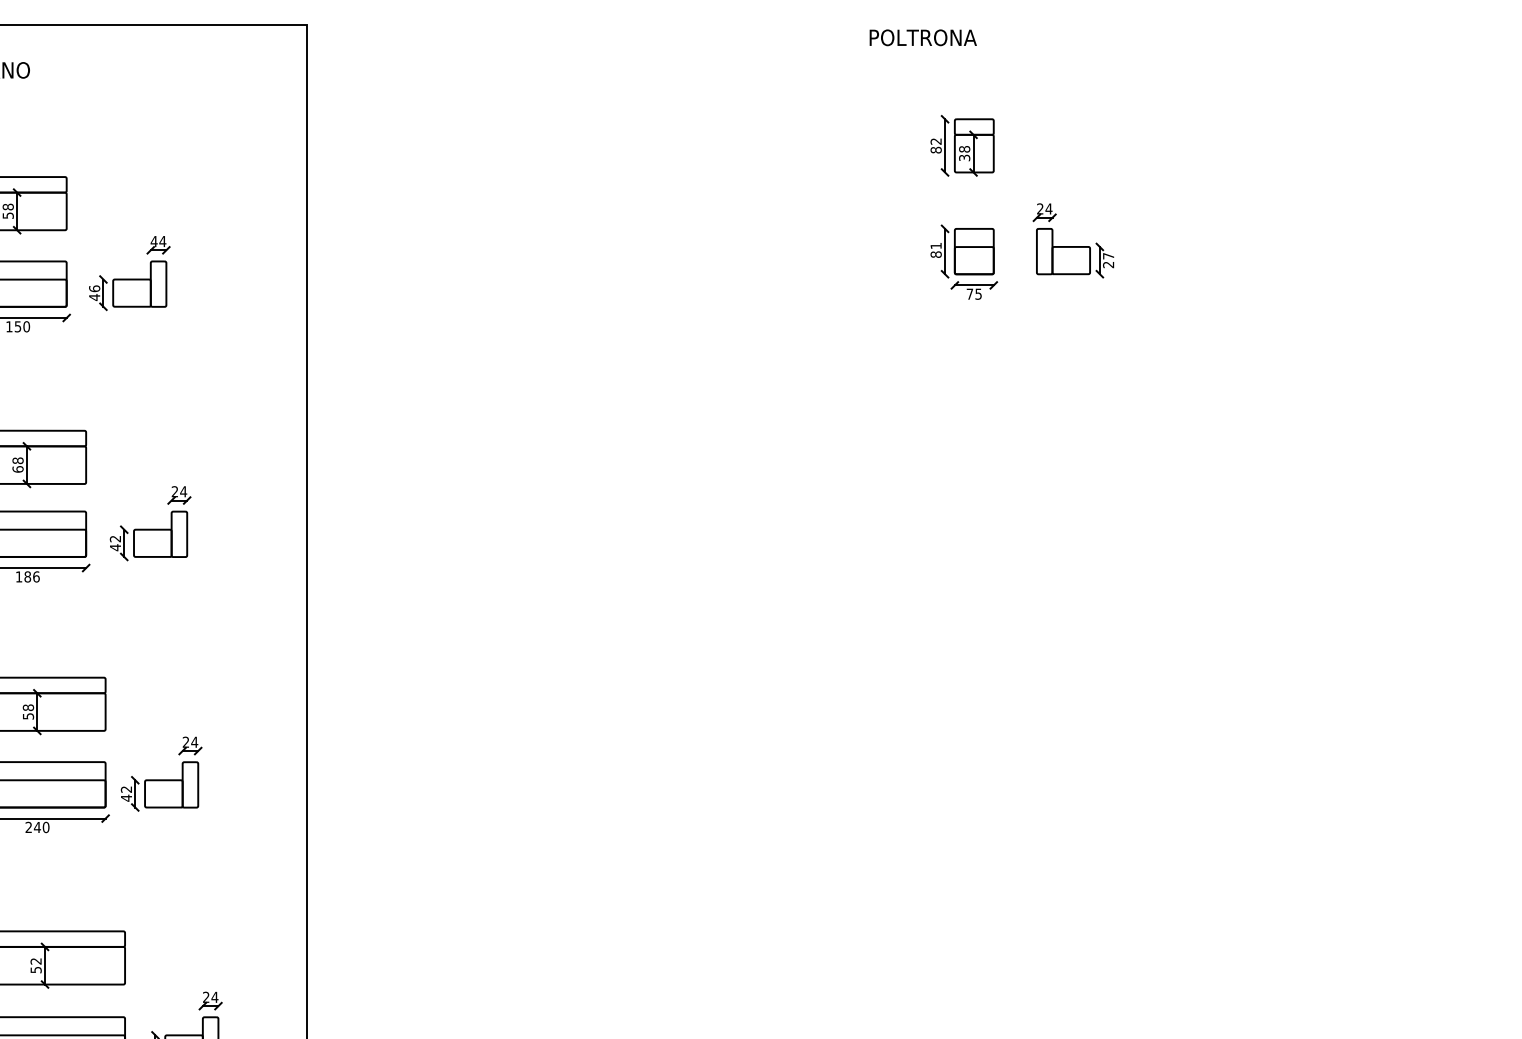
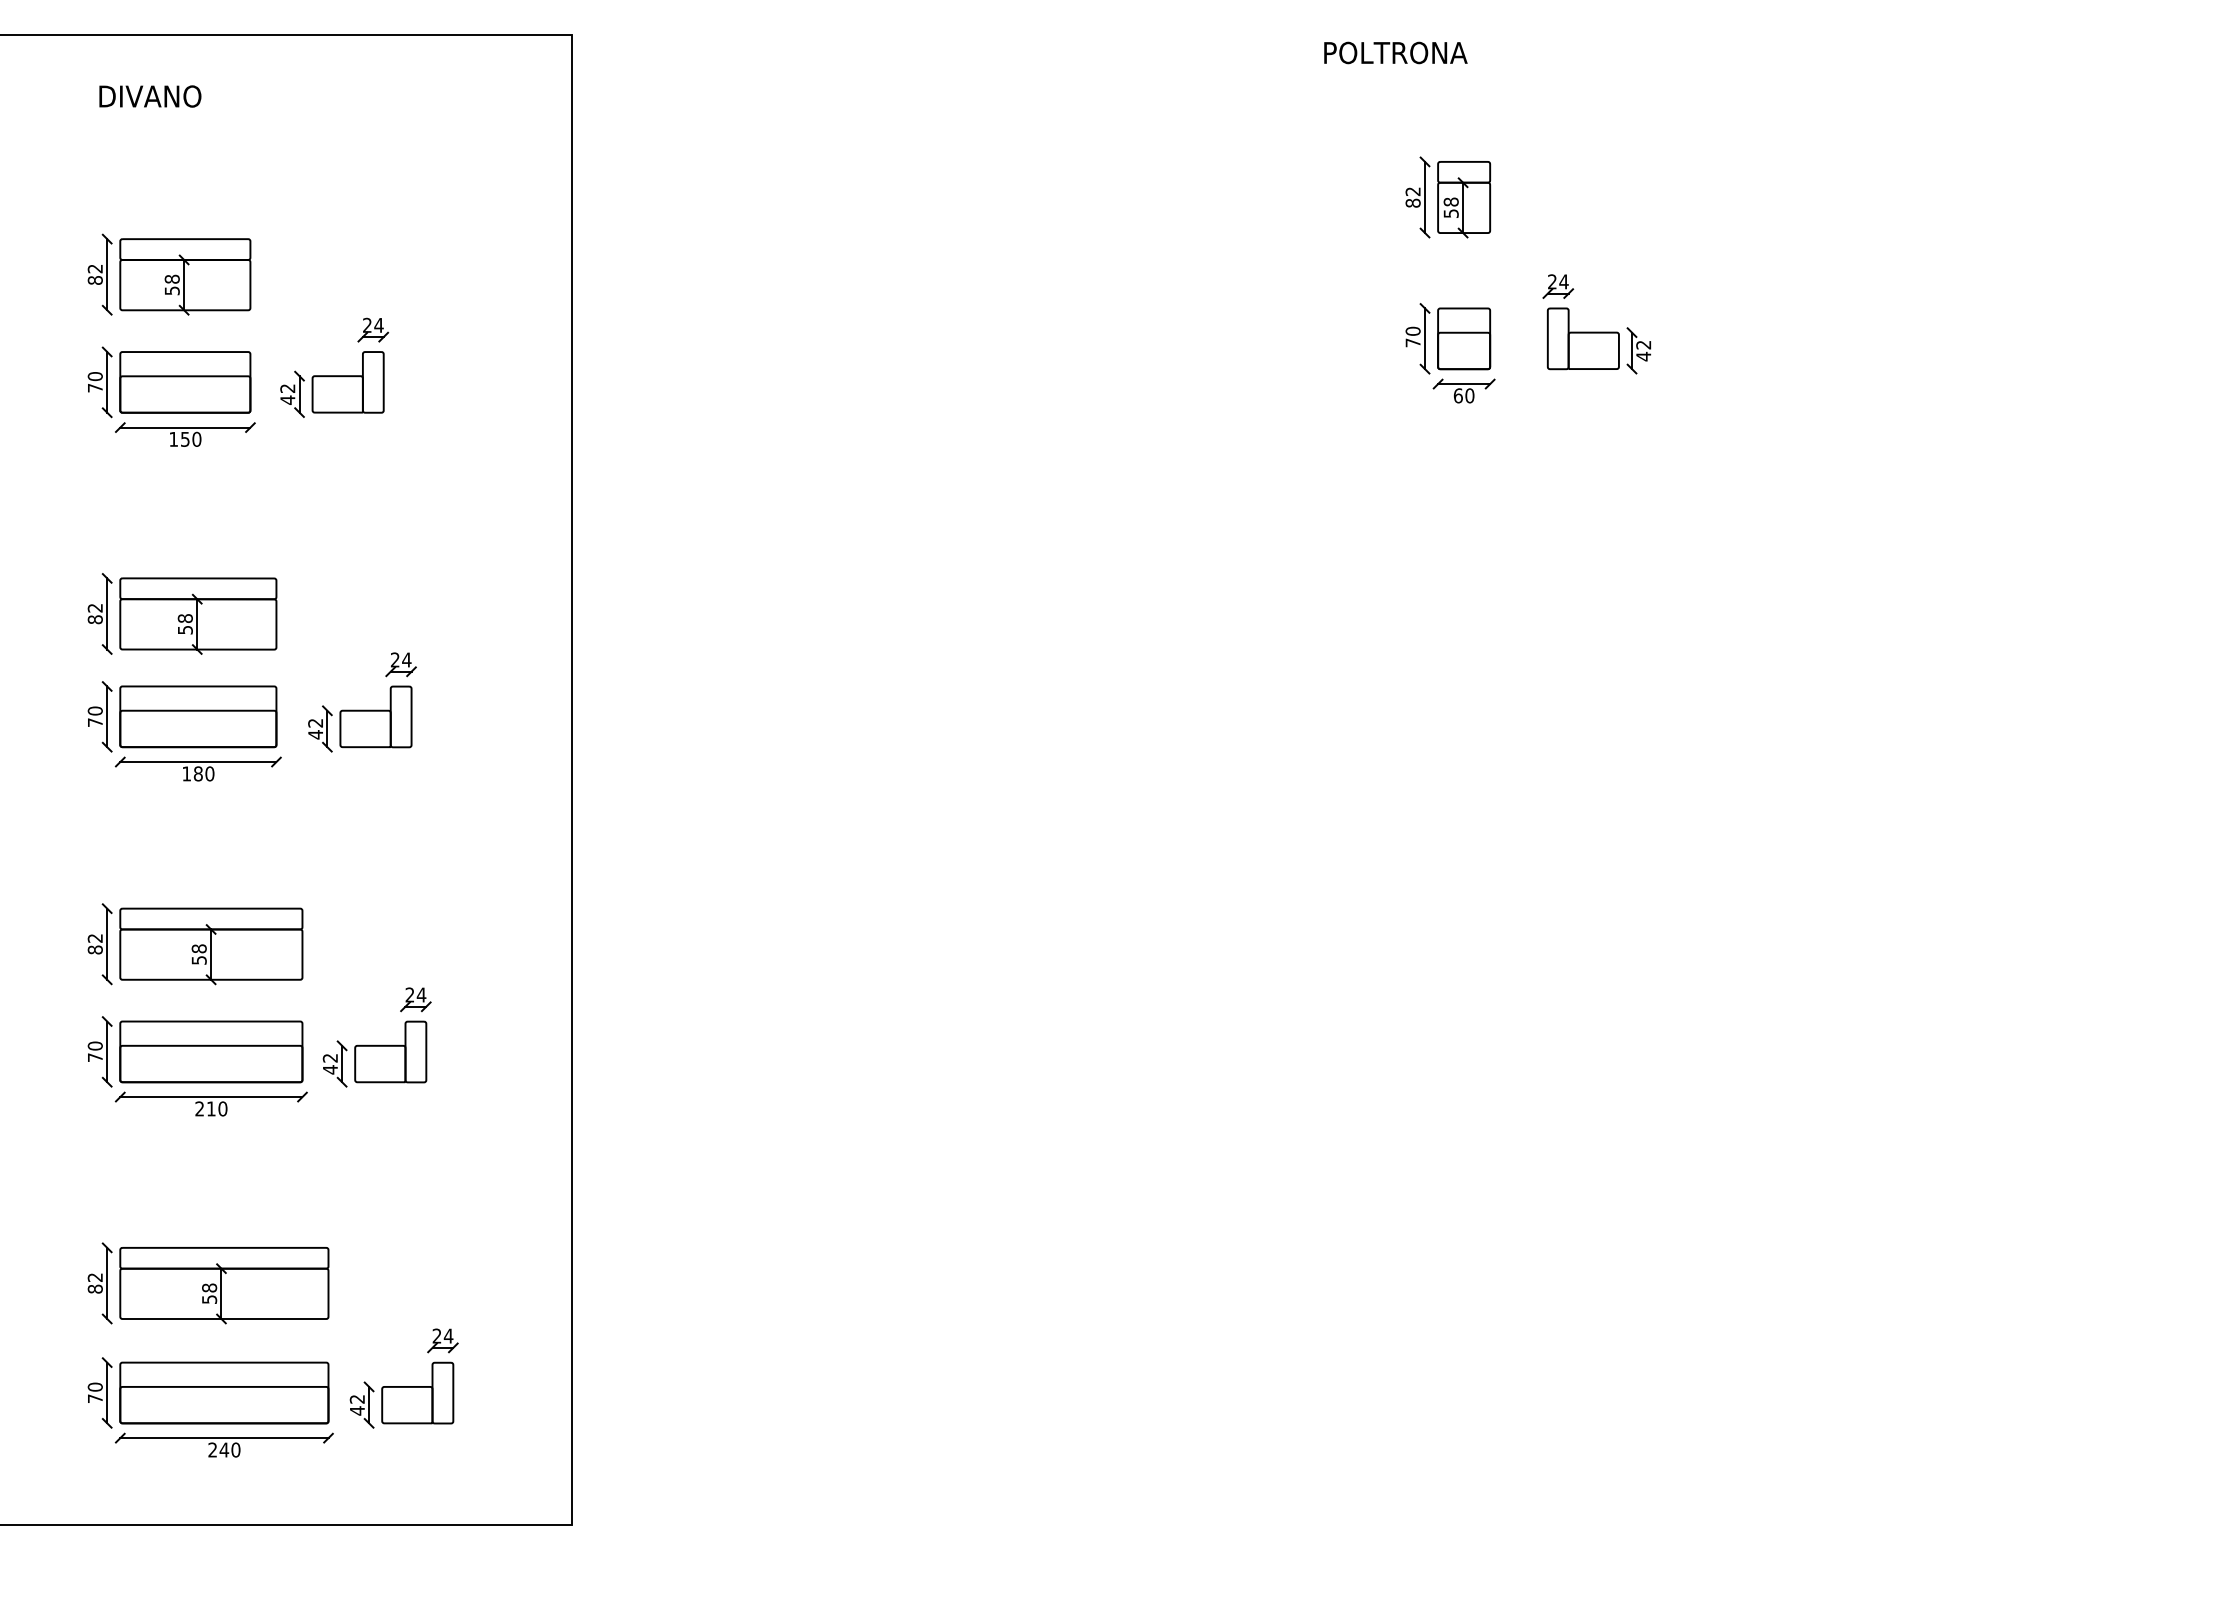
text: (964, 157) -> (1450, 213), 38 -> 58
text: (154, 240) -> (367, 324), 44 -> 24
text: (935, 249) -> (1412, 336), 81 -> 70
text: (1108, 260) -> (1643, 350), 27 -> 42
text: (94, 288) -> (287, 388), 46 -> 42
text: (973, 293) -> (1463, 395), 75 -> 60
text: (17, 468) -> (184, 629), 68 -> 58
text: (36, 576) -> (209, 773), 186 -> 180
text: (37, 827) -> (211, 1108), 240 -> 210
text: (36, 961) -> (209, 1287), 52 -> 58

